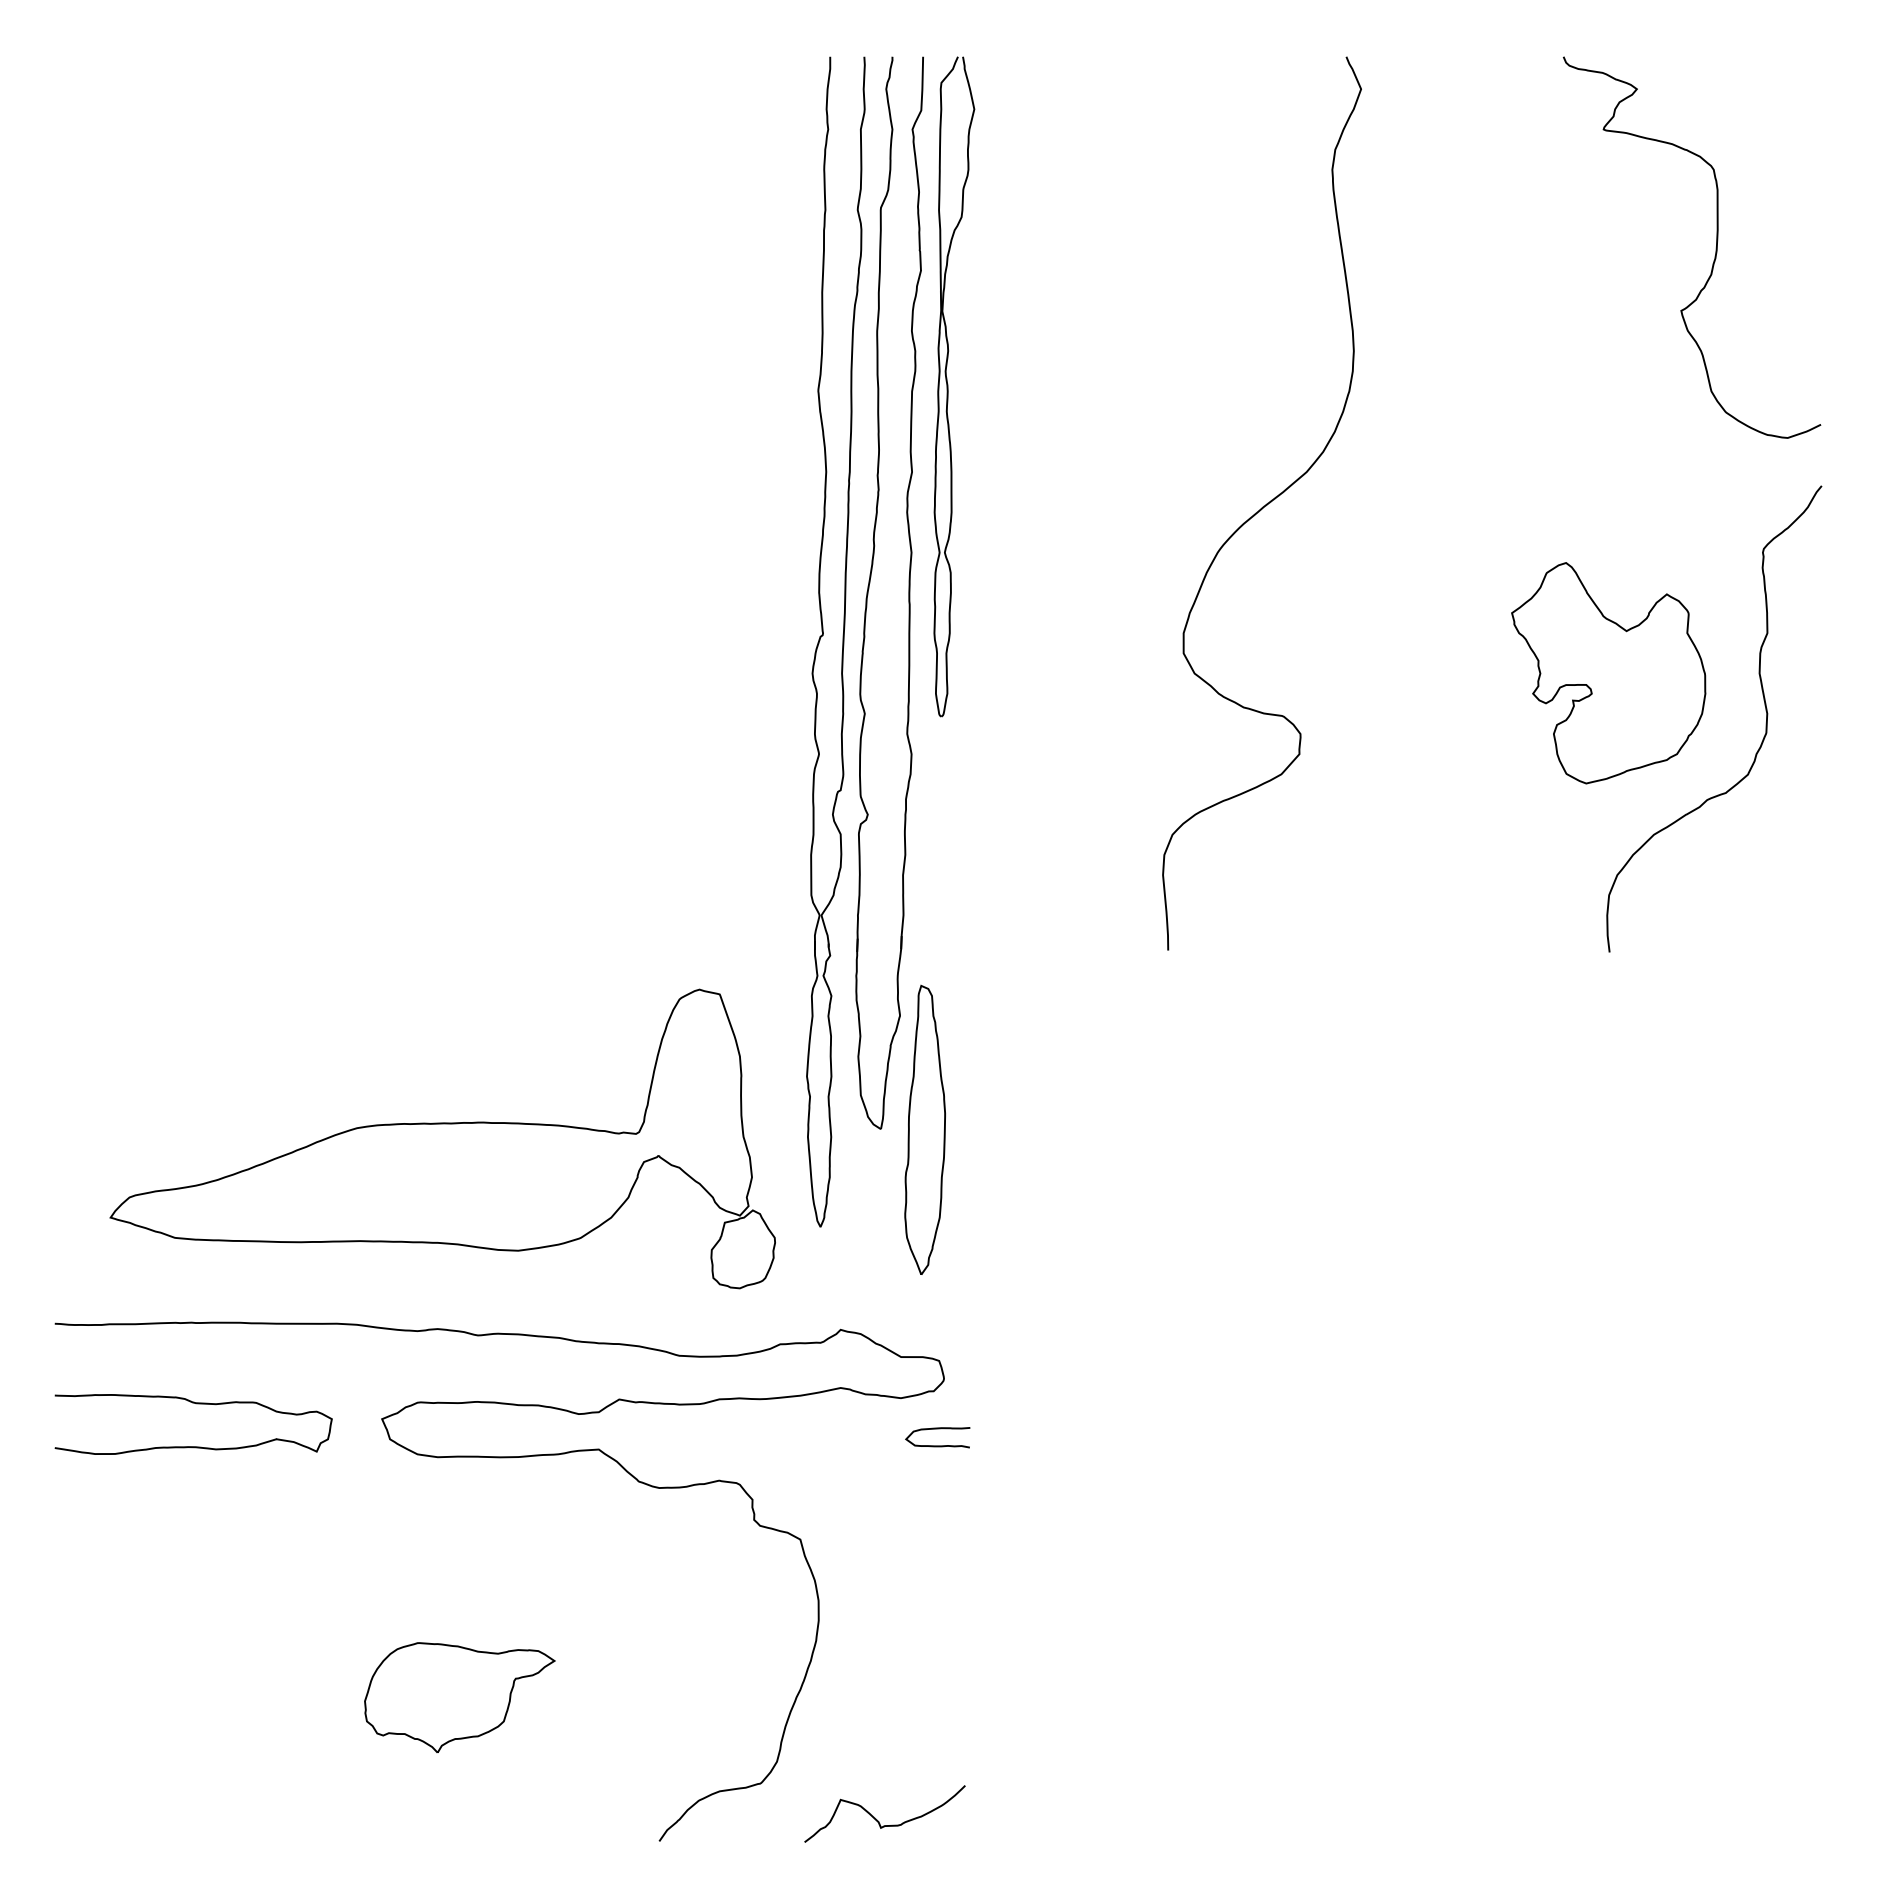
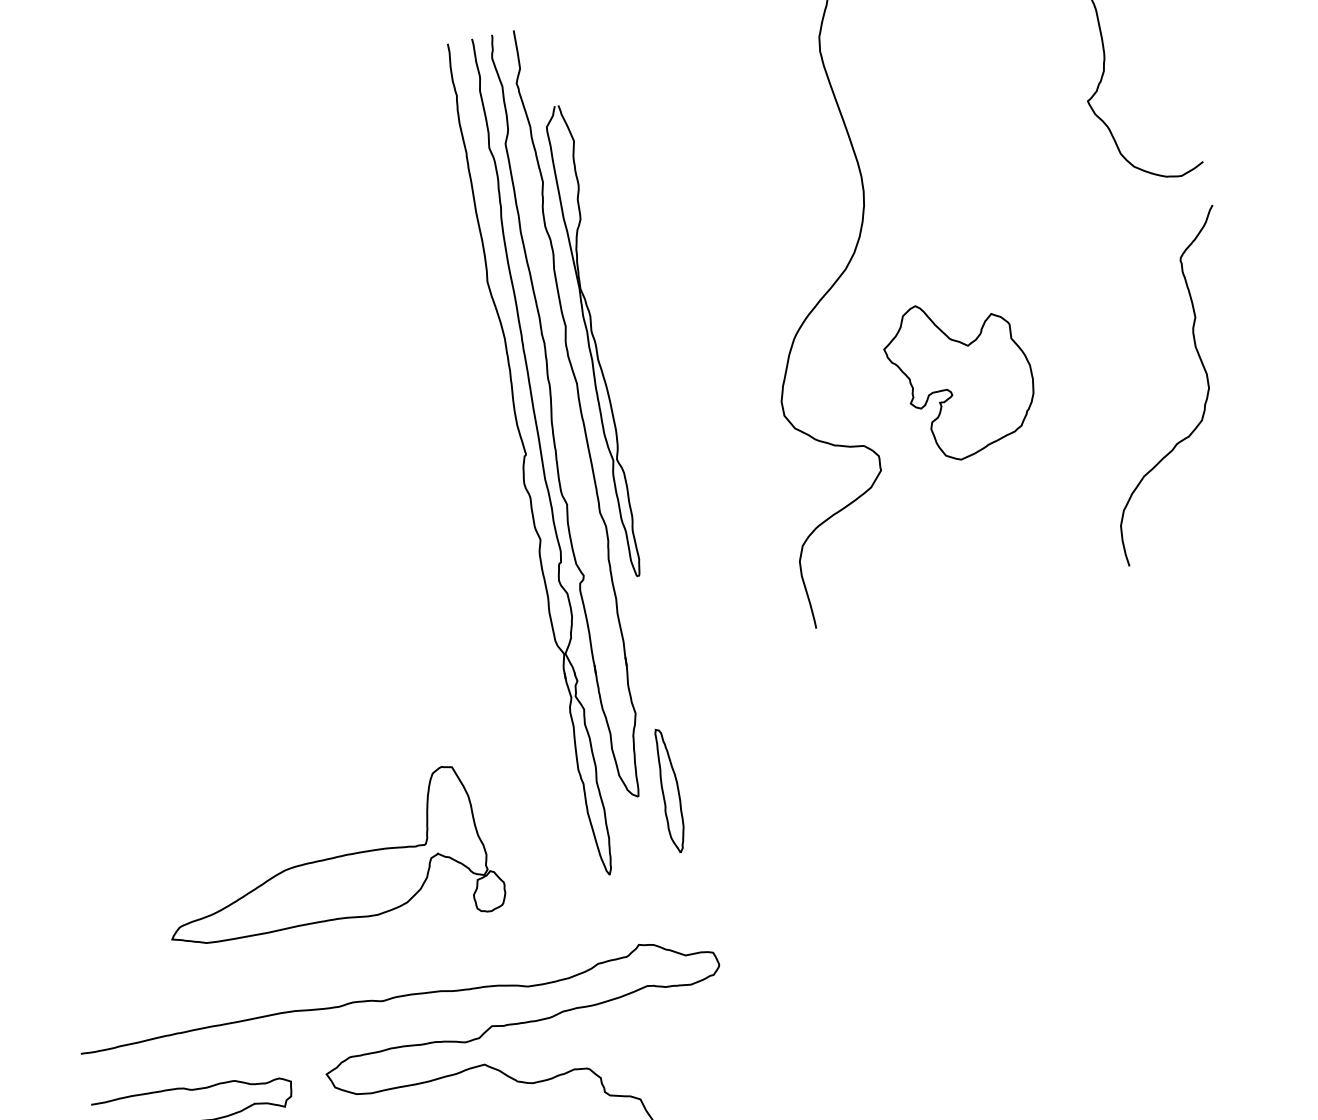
part: (954, 386) -> (599, 340), moved
part: (1608, 673) -> (961, 378), moved
part: (924, 1129) -> (669, 790), size x0.6
part: (442, 1138) -> (328, 866), size x0.7
curve: (937, 1429) -> (721, 1001), removed

